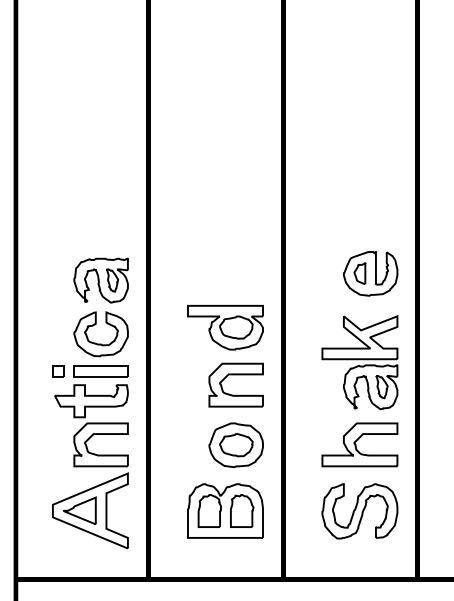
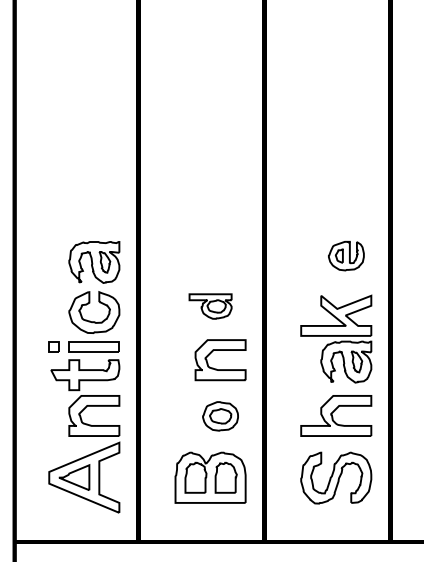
part: (370, 273) -> (346, 255), size x0.7
part: (225, 327) -> (210, 306), size x0.6
part: (235, 445) -> (219, 416), size x0.7

